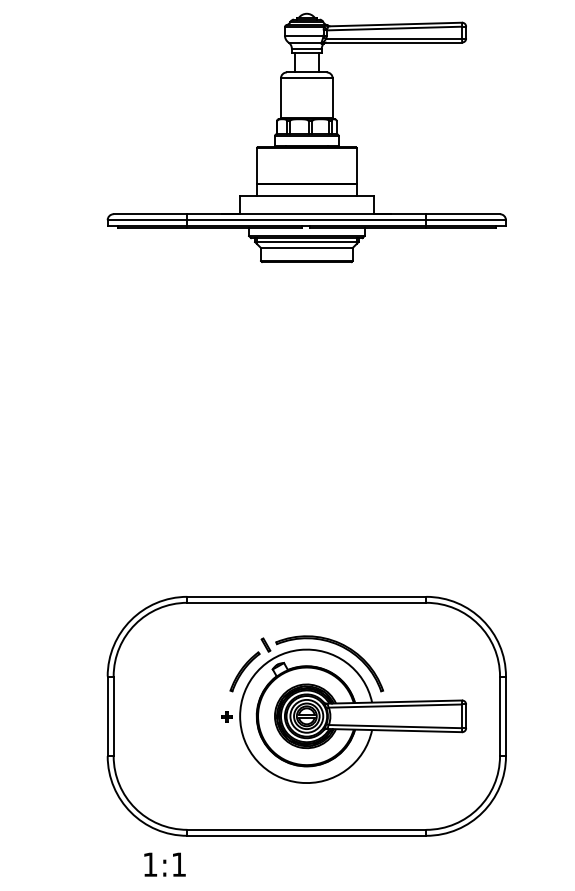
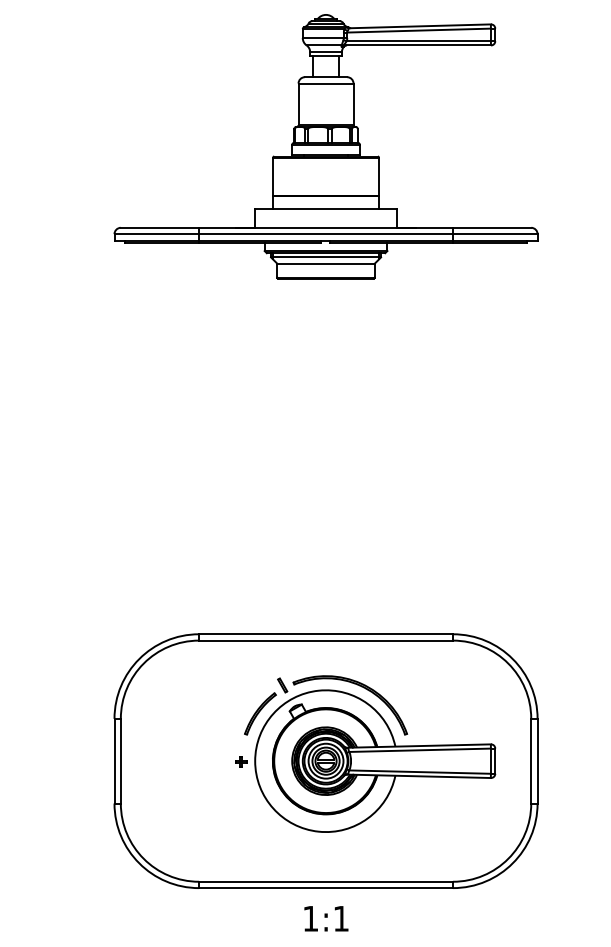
text: (165, 864) -> (326, 918), moved

